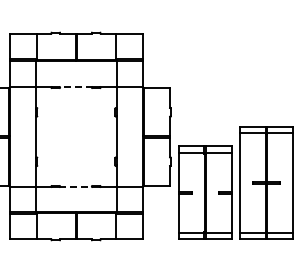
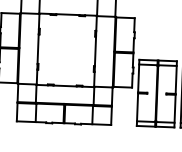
line: (75, 86) -> (67, 14), dashed -> solid
line: (75, 187) -> (64, 86), dashed -> solid

